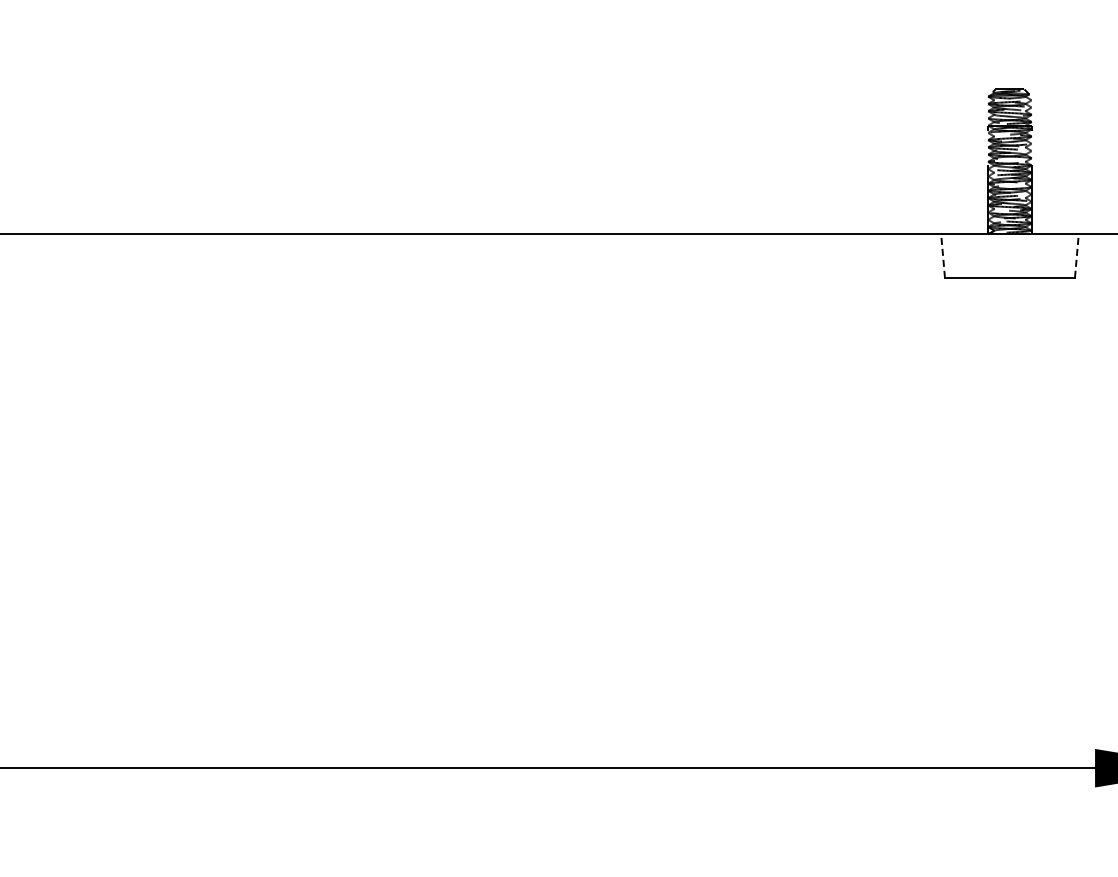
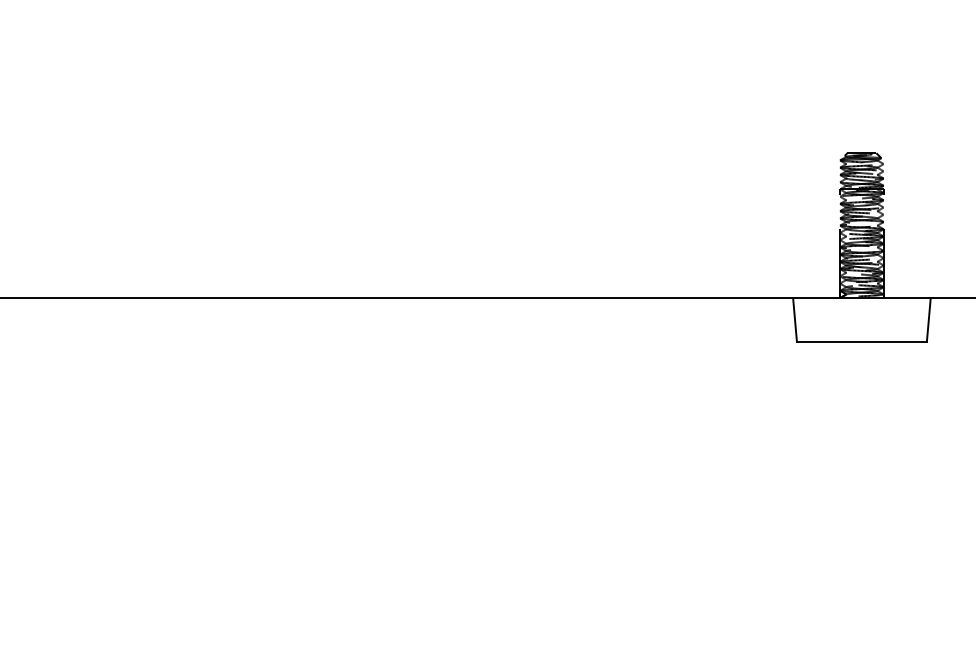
line: (943, 256) -> (795, 320), dashed -> solid
line: (1076, 256) -> (928, 320), dashed -> solid

